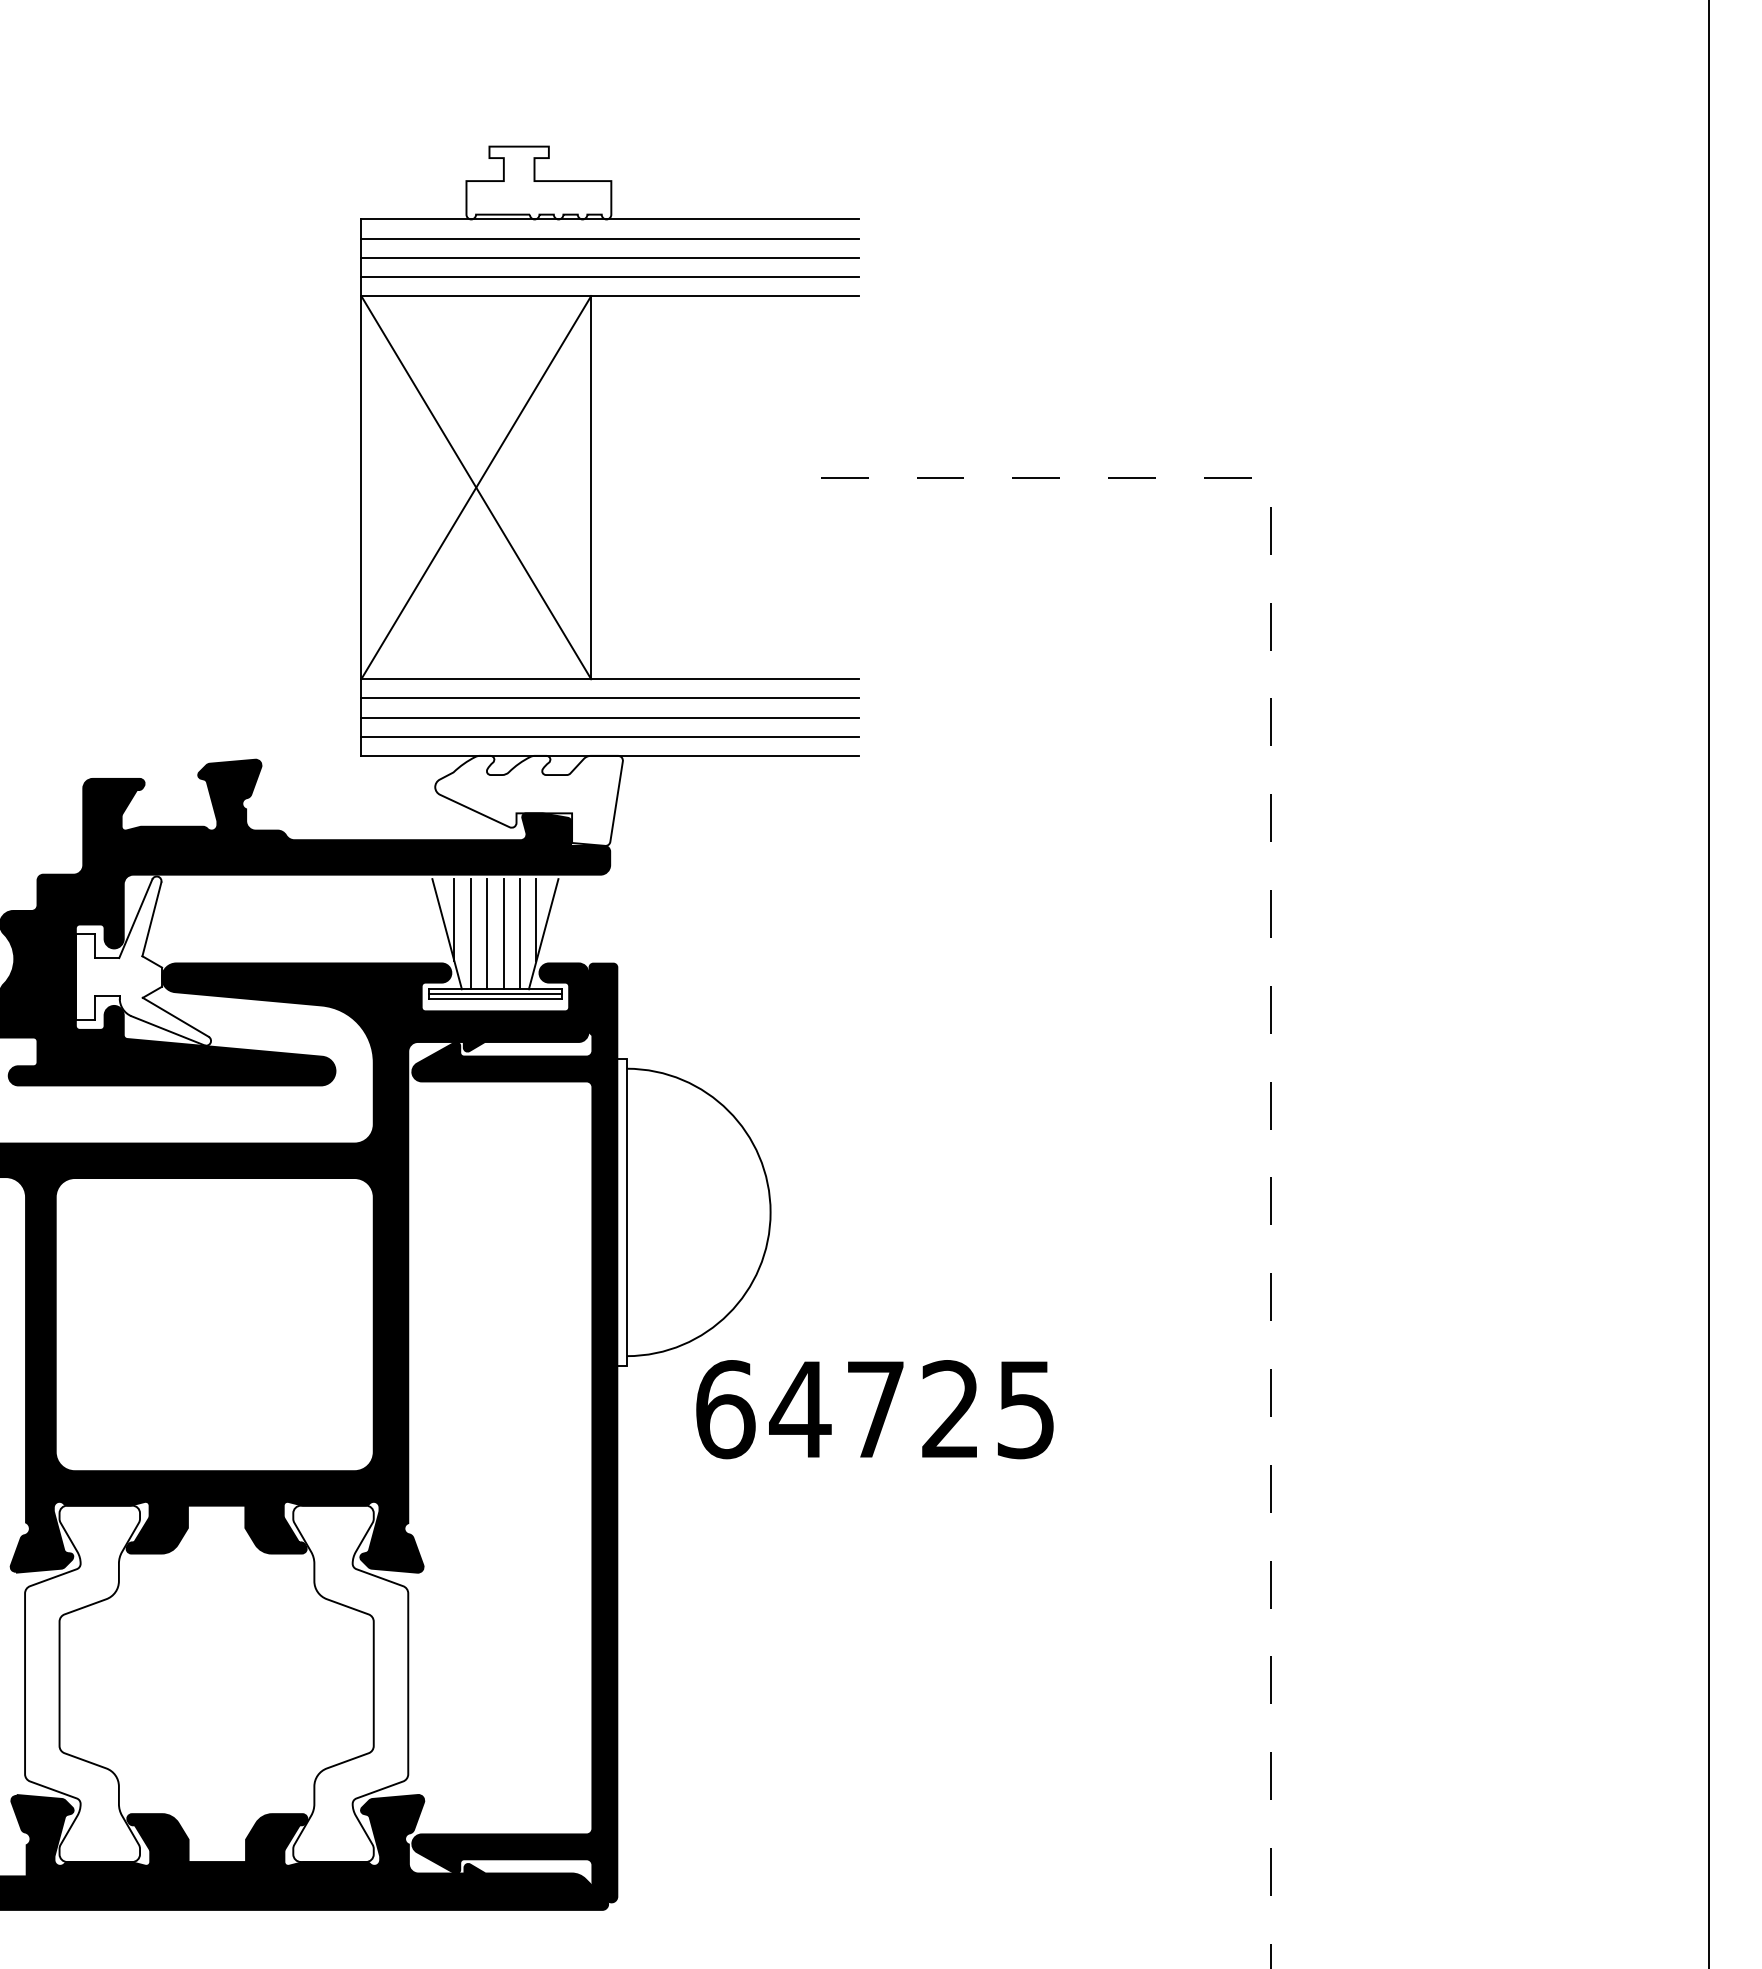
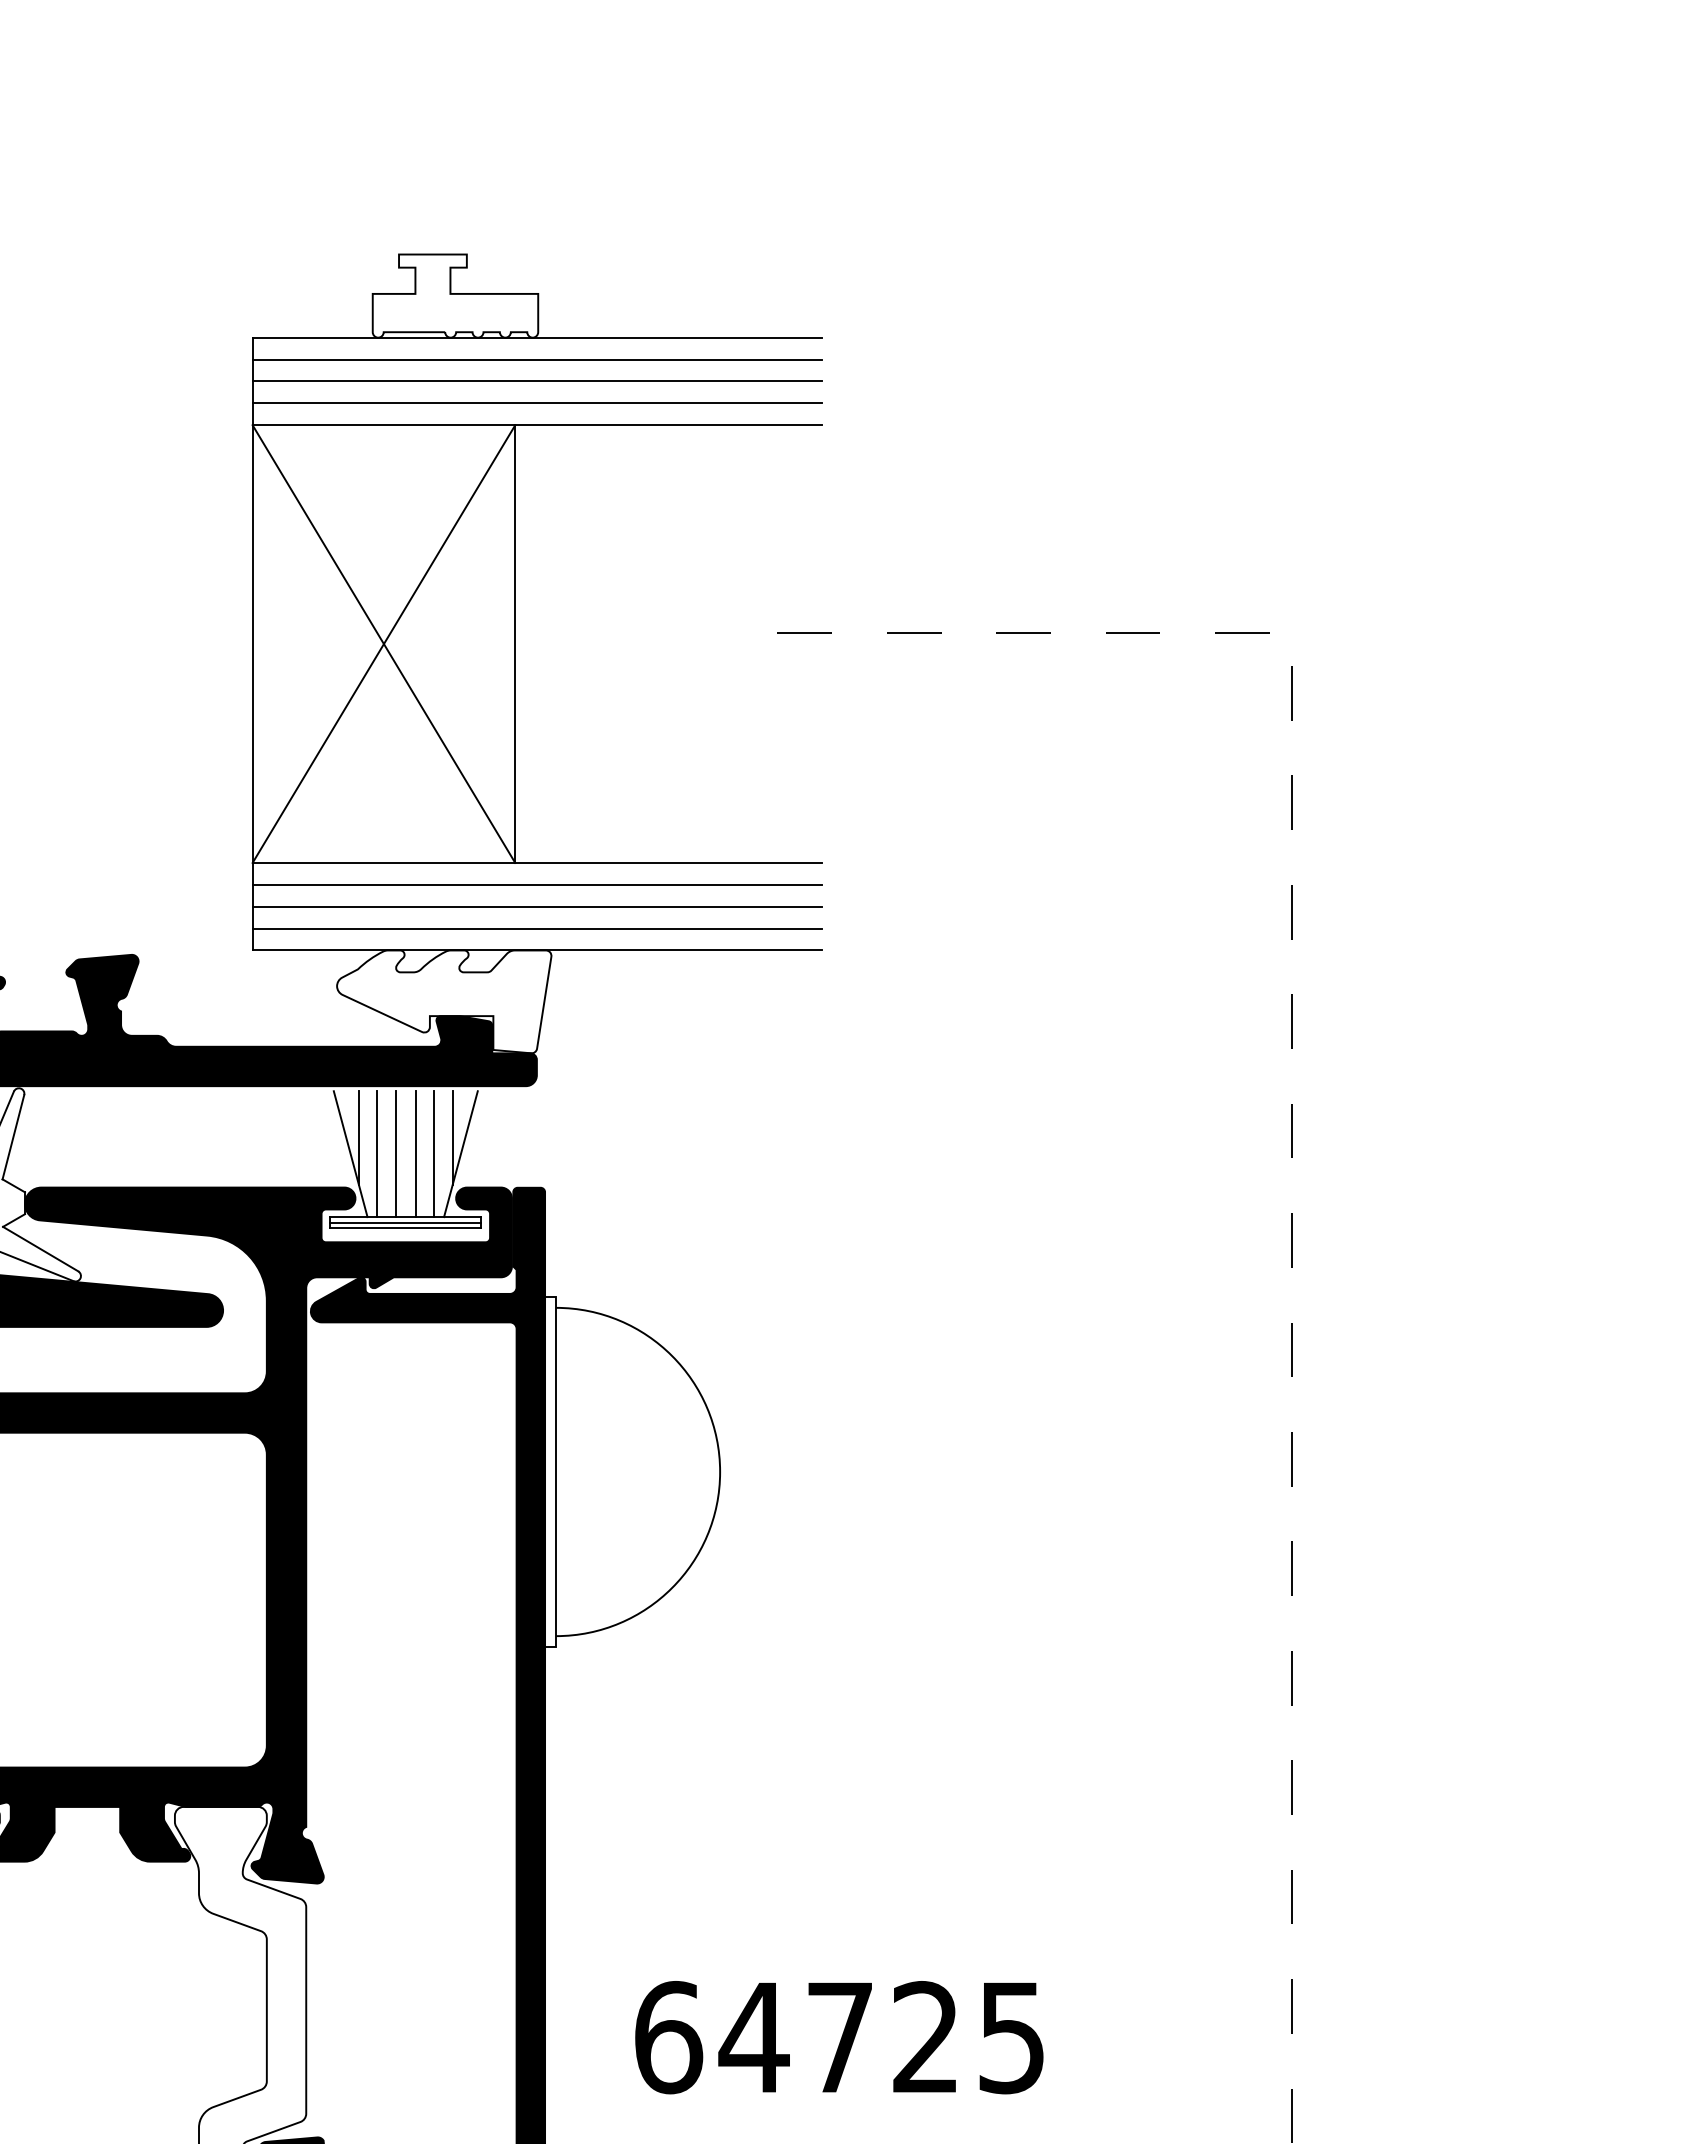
text: (874, 1409) -> (838, 2037), moved

